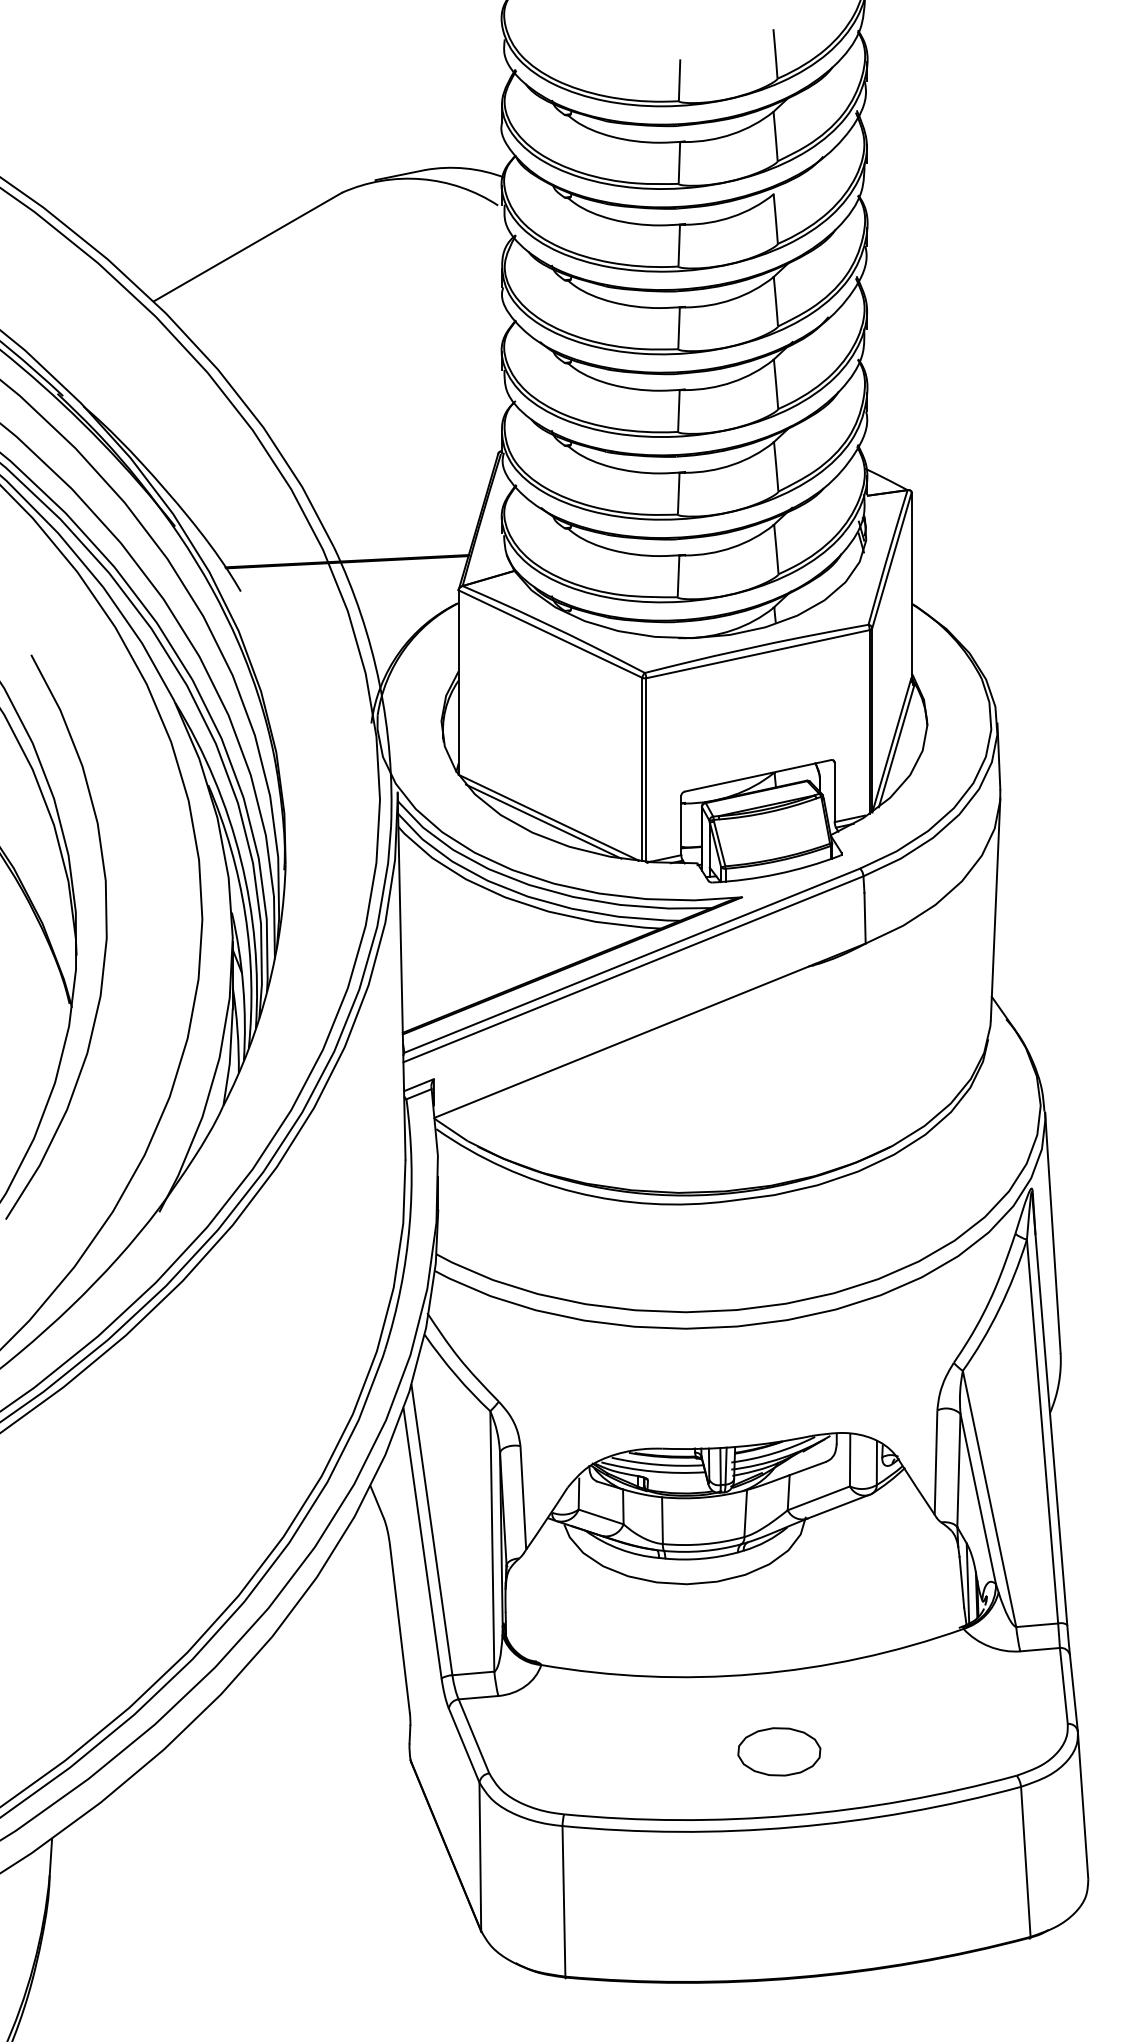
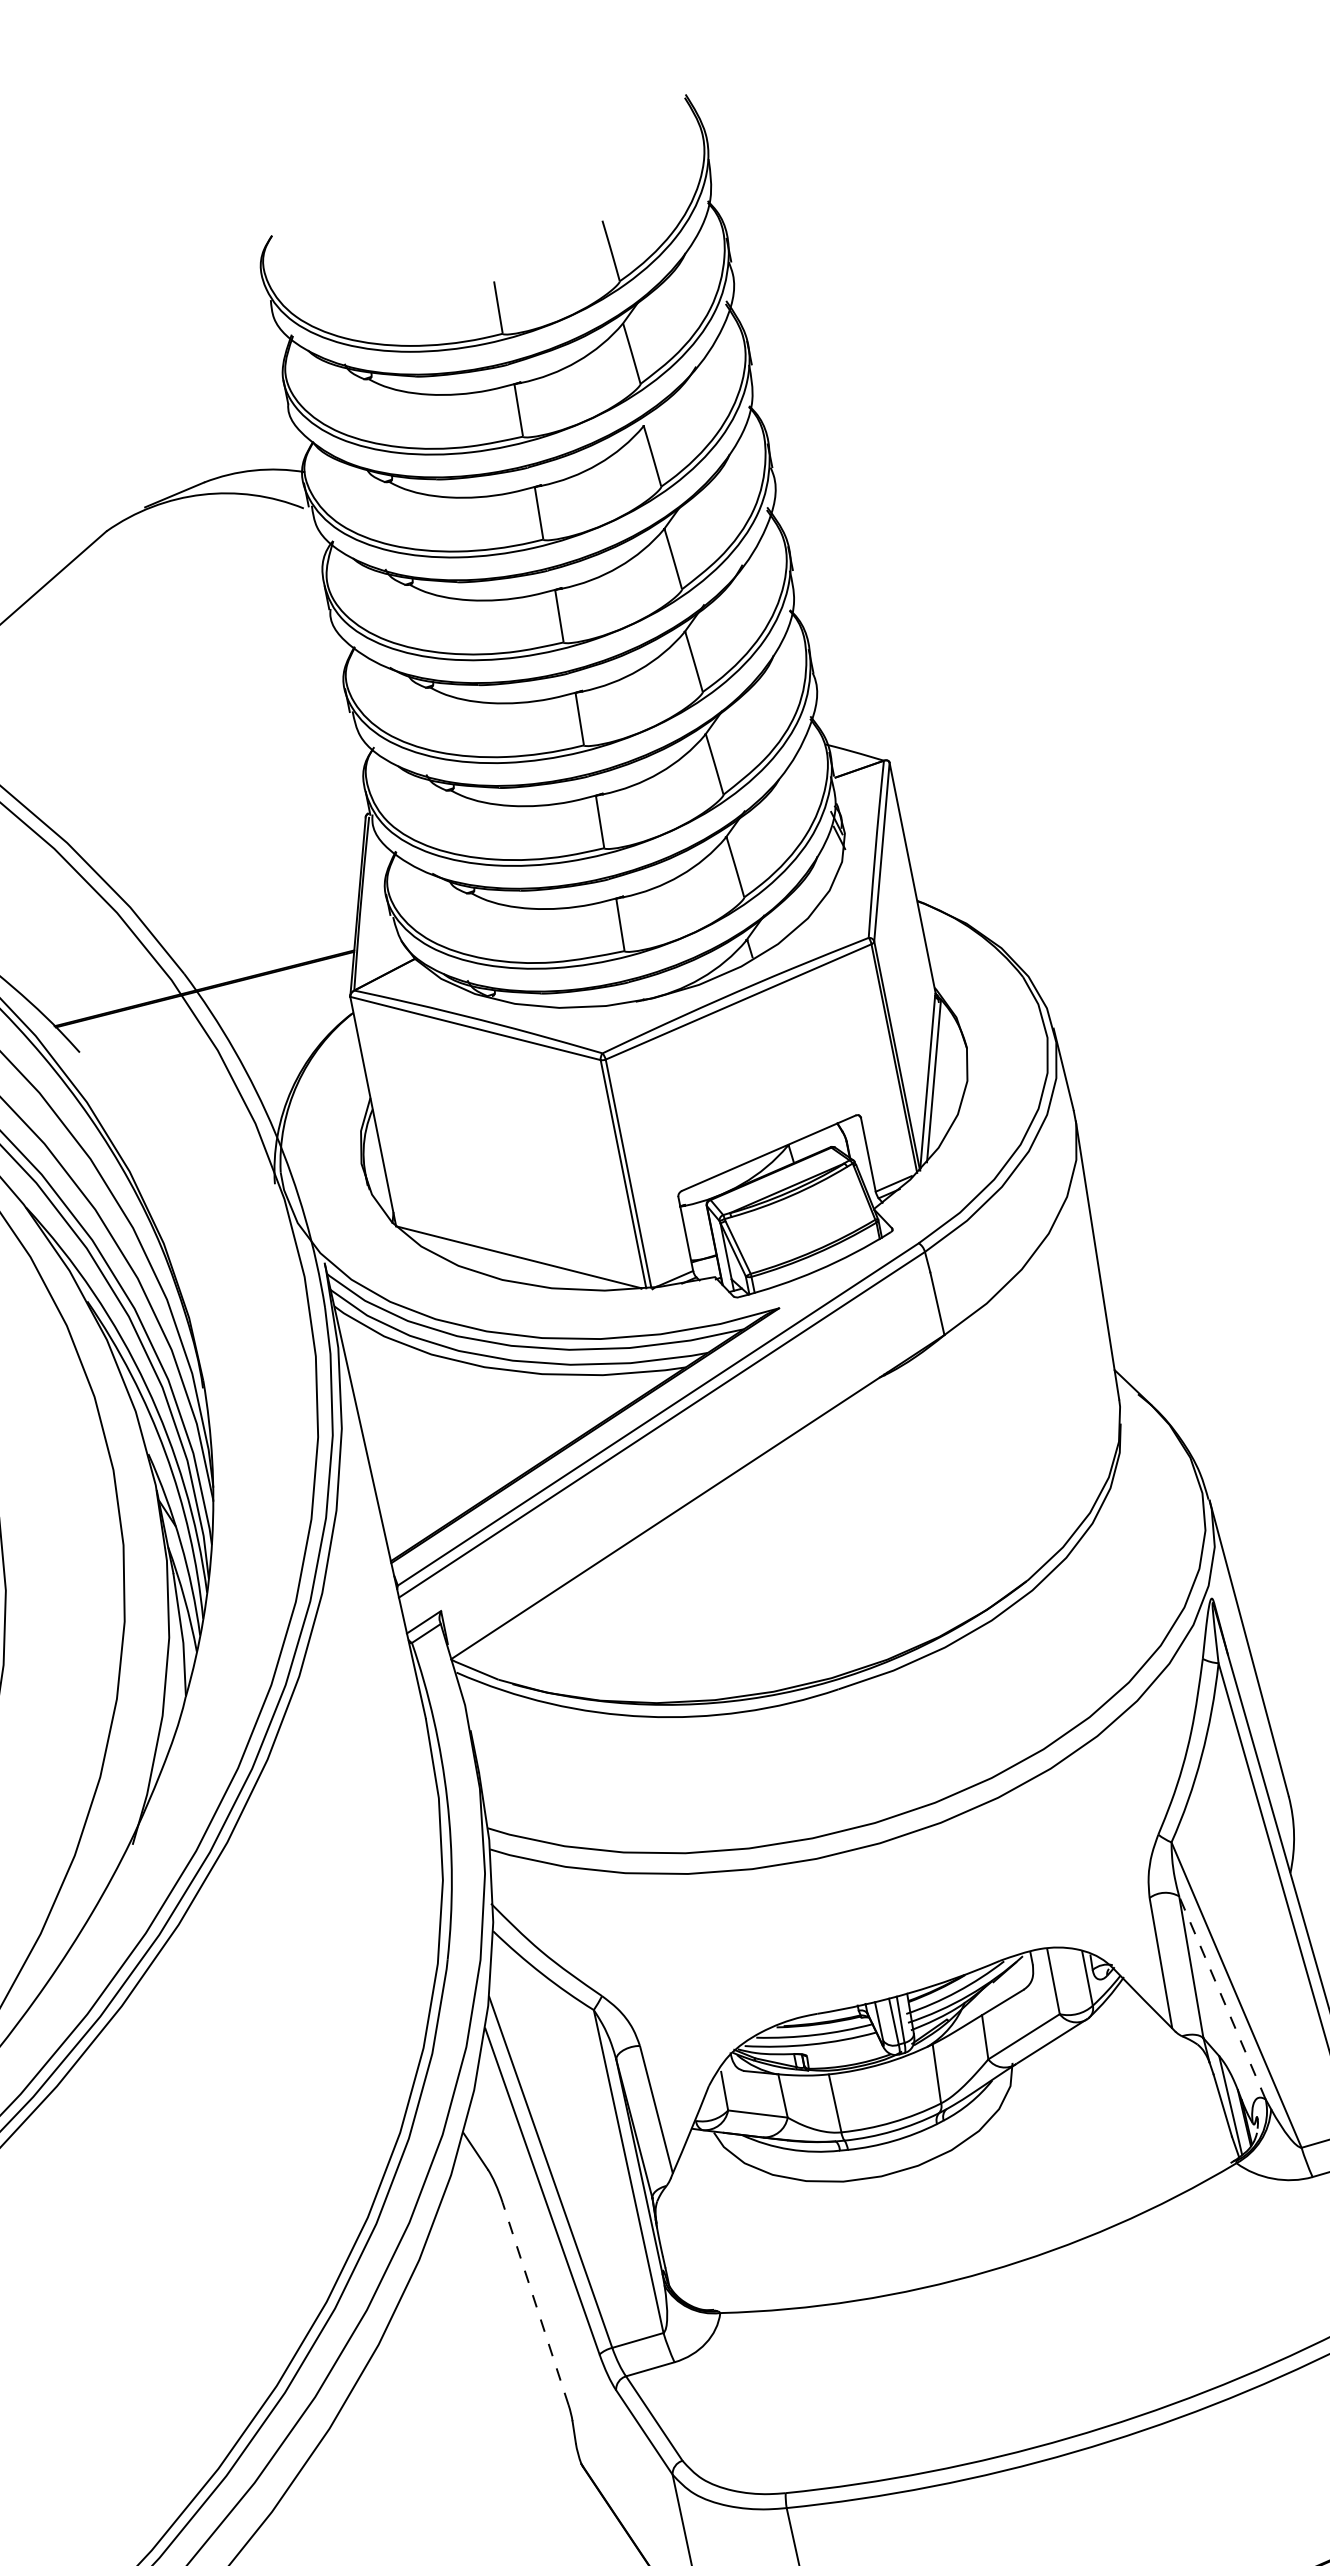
line: (543, 821) -> (513, 1263), removed
line: (978, 1498) -> (1222, 1997), solid -> dashed
line: (399, 1629) -> (535, 2304), solid -> dashed
part: (779, 1751) -> (1038, 2361), removed

